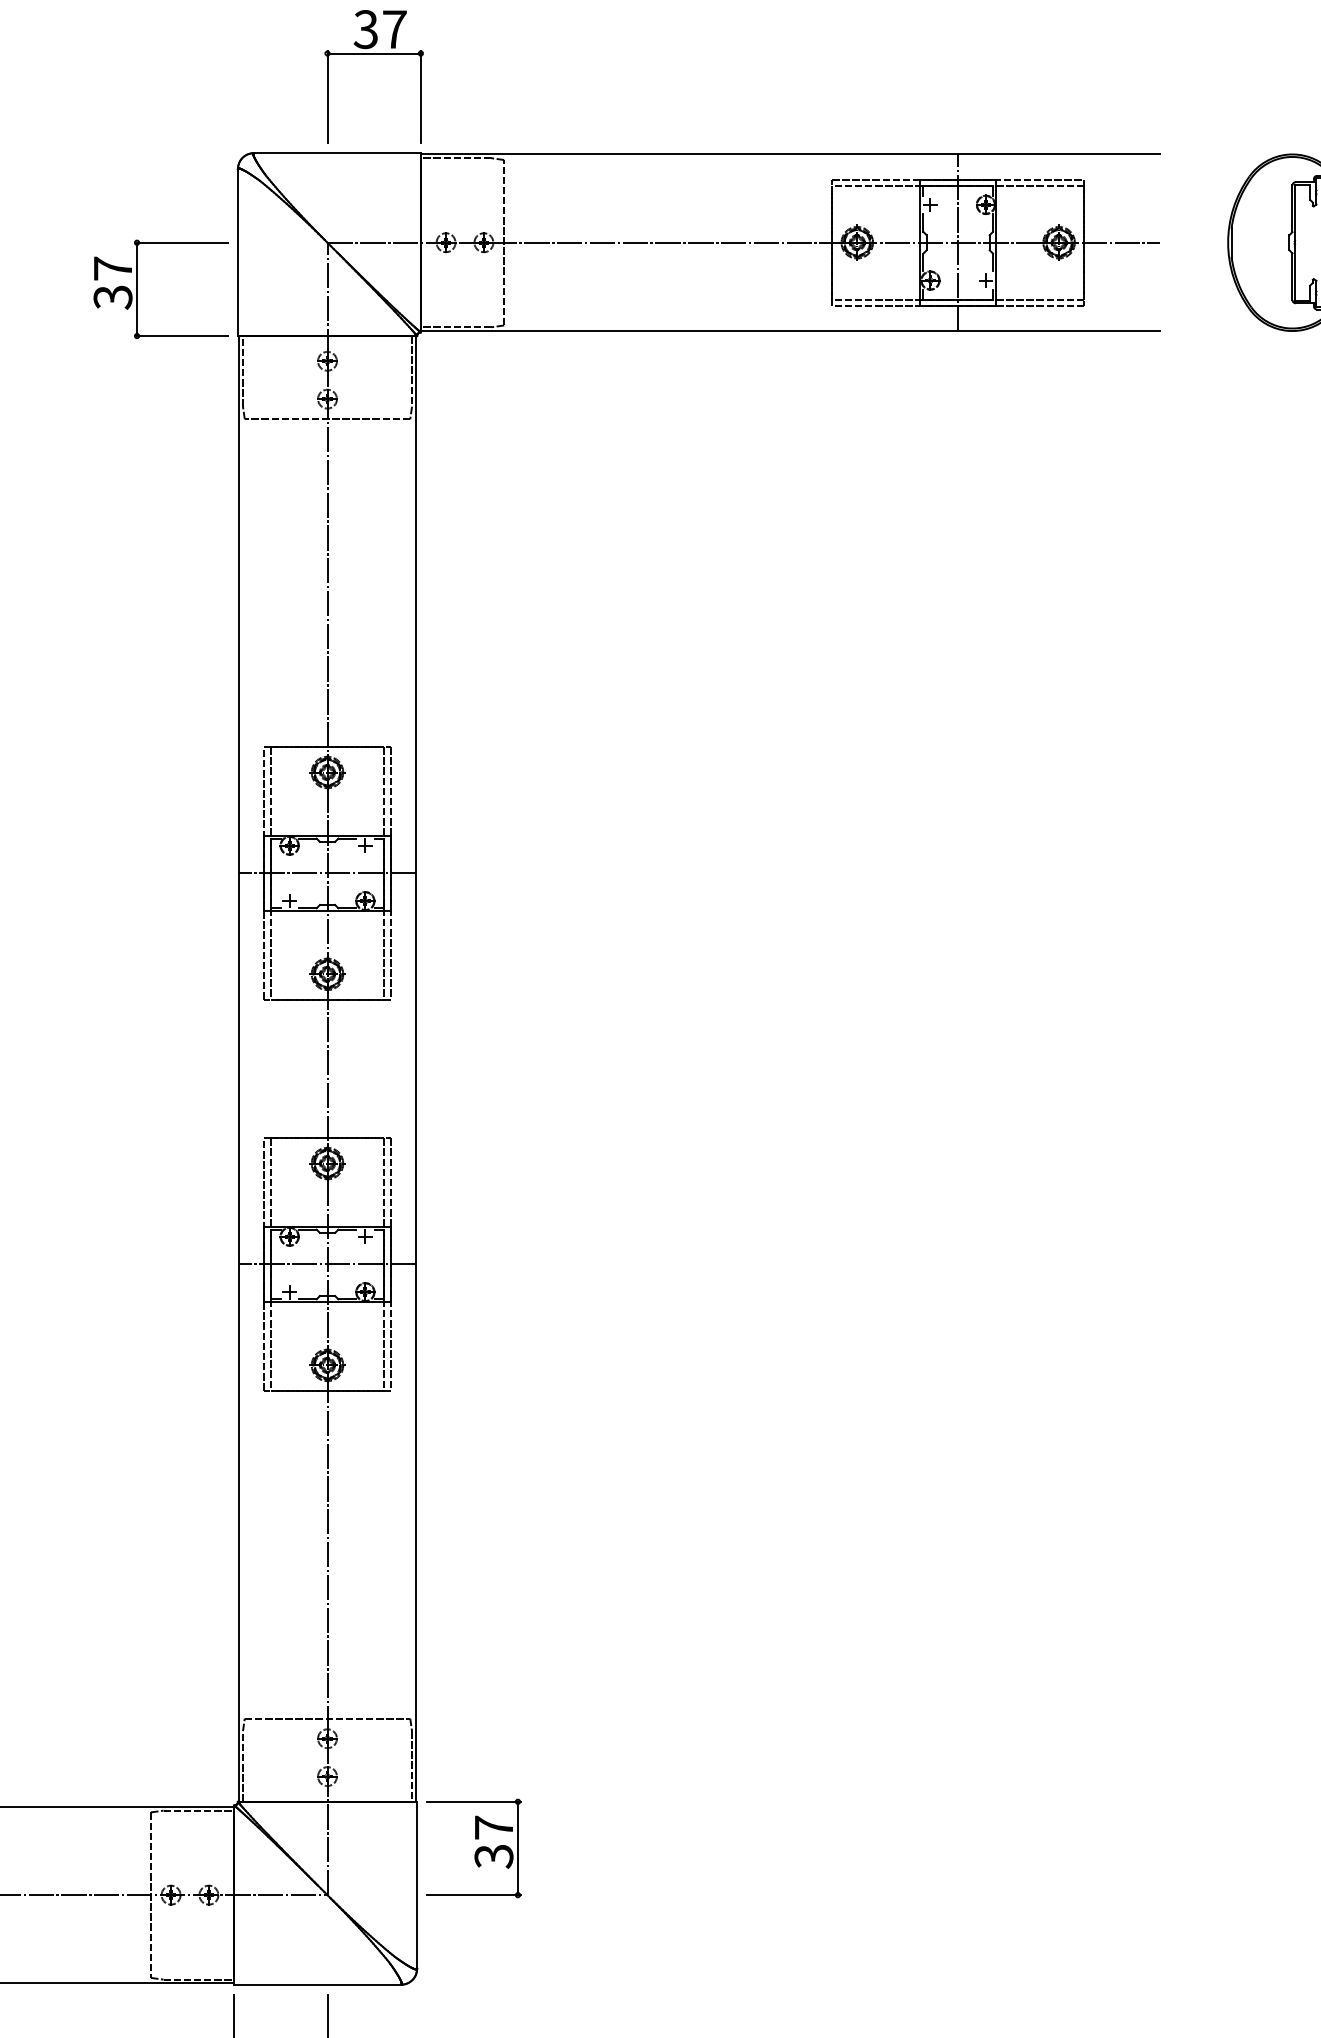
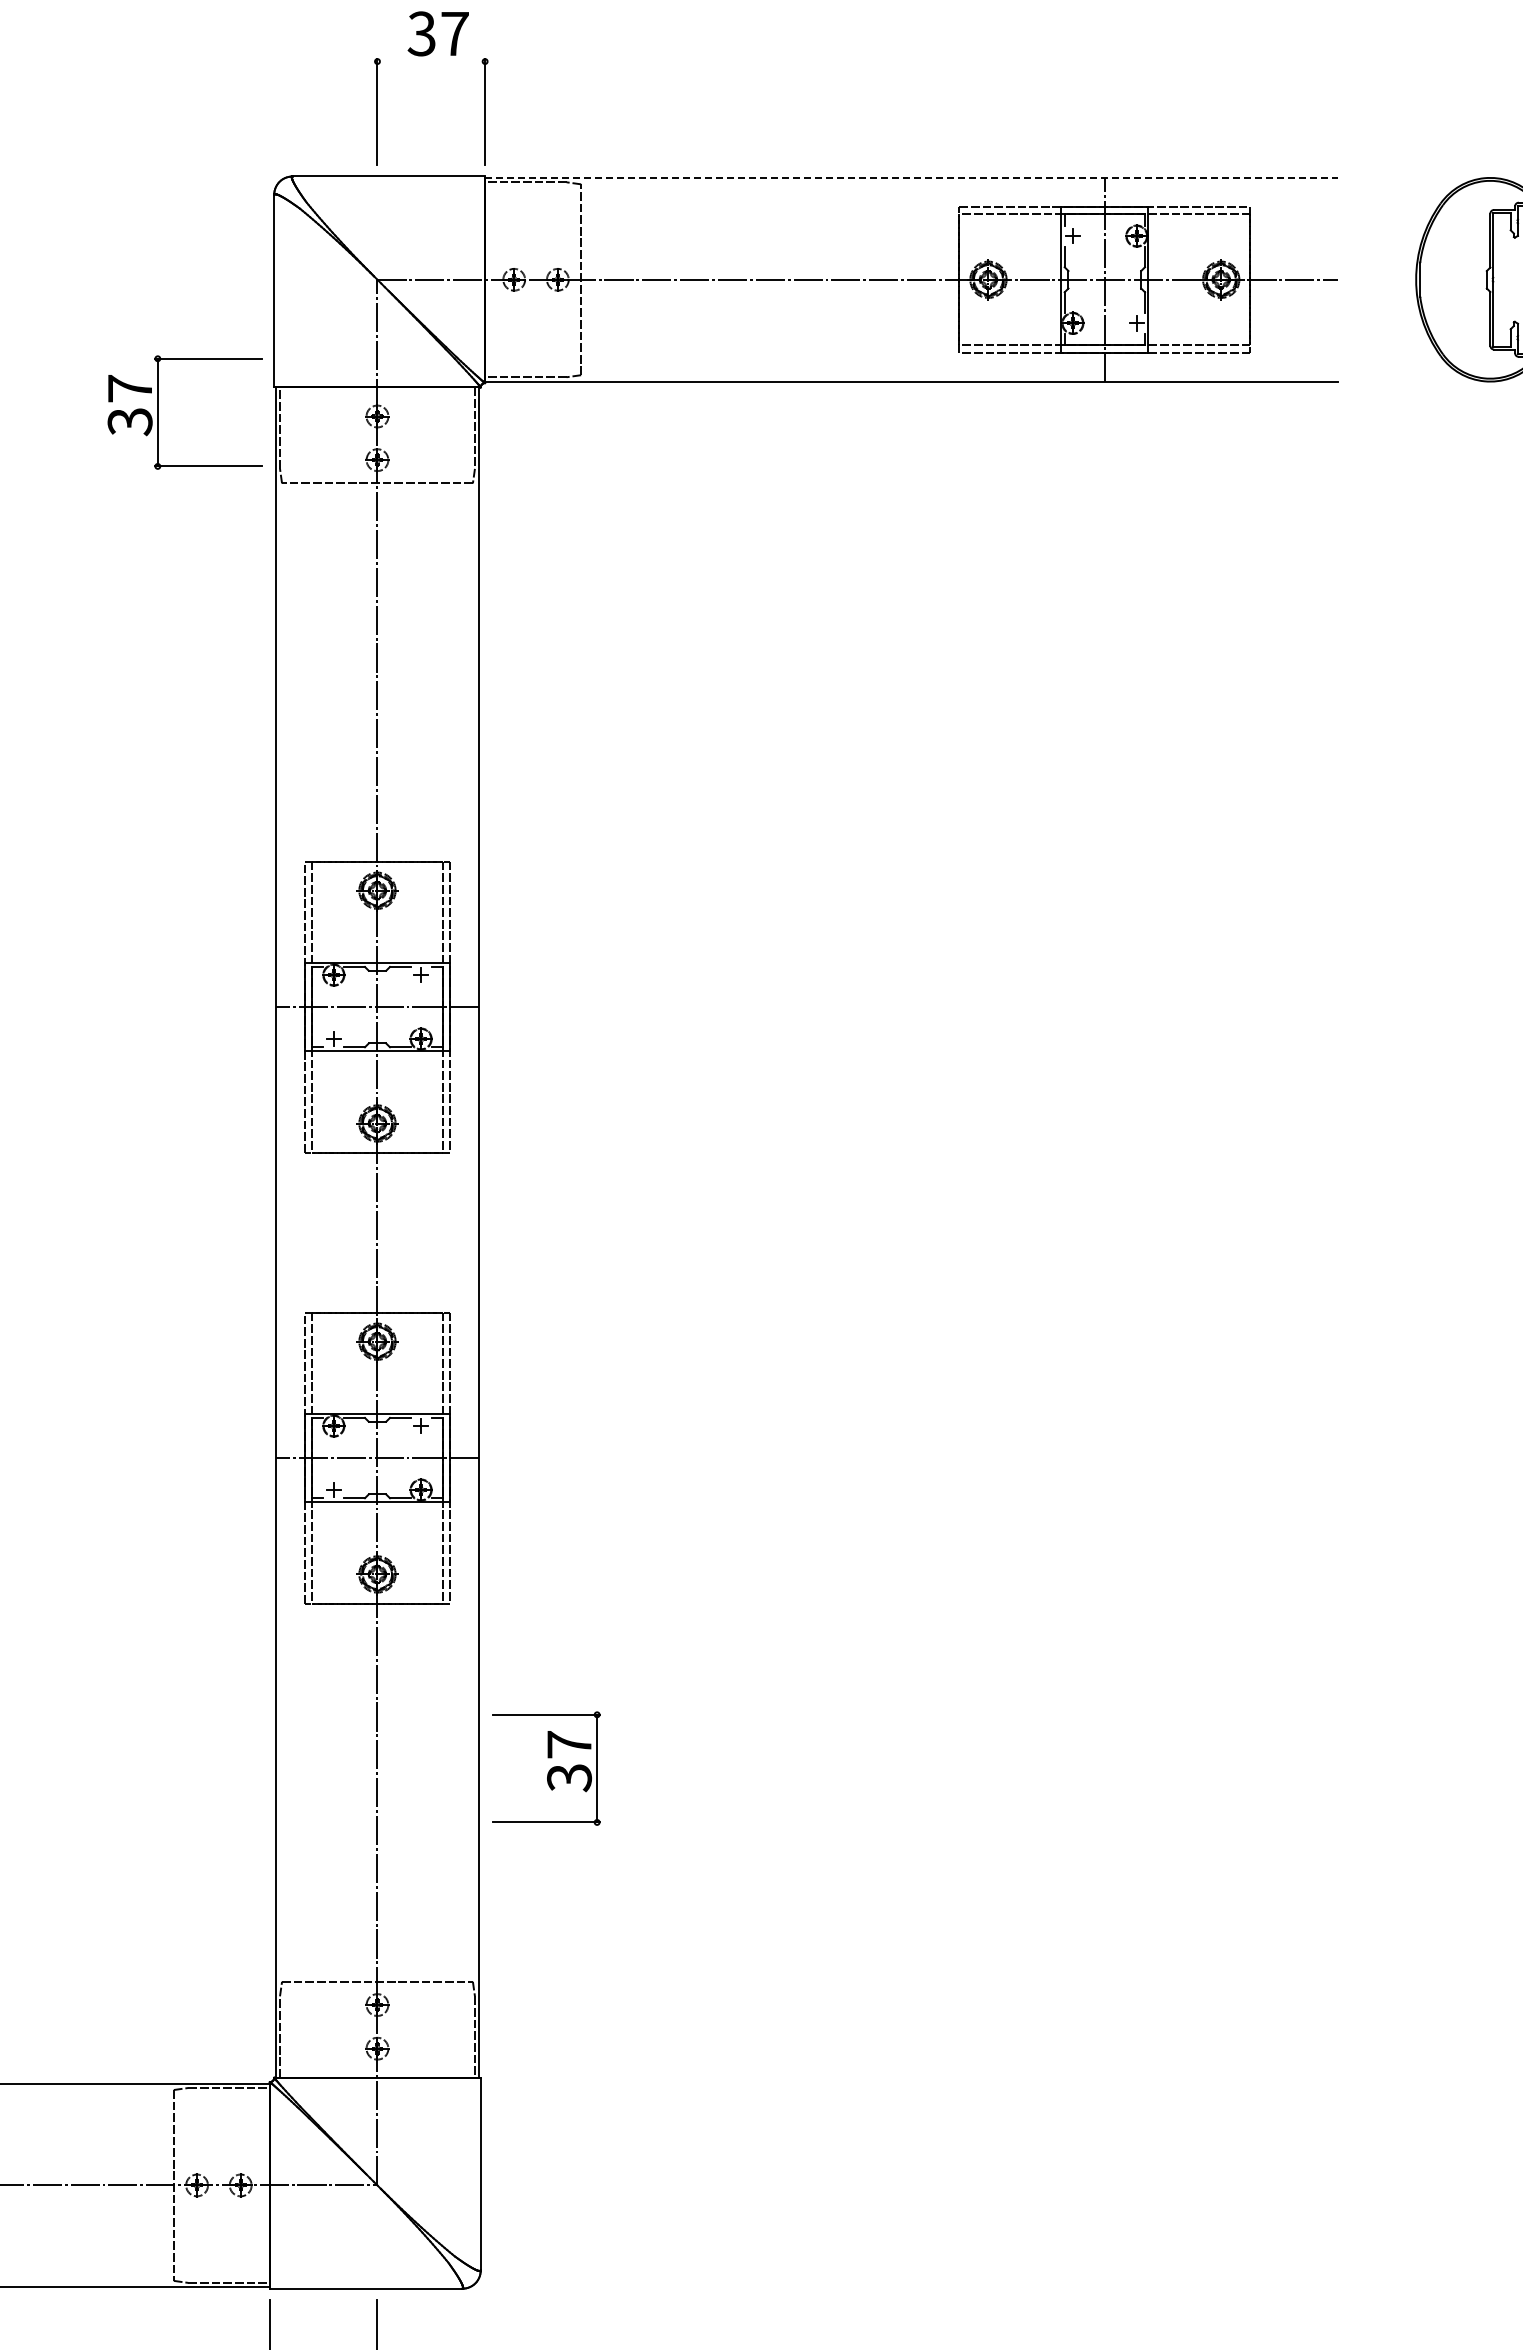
line: (374, 53) -> (431, 61), removed
line: (790, 154) -> (911, 177), solid -> dashed
part: (137, 289) -> (158, 412), moved
part: (474, 1848) -> (546, 1768), moved

